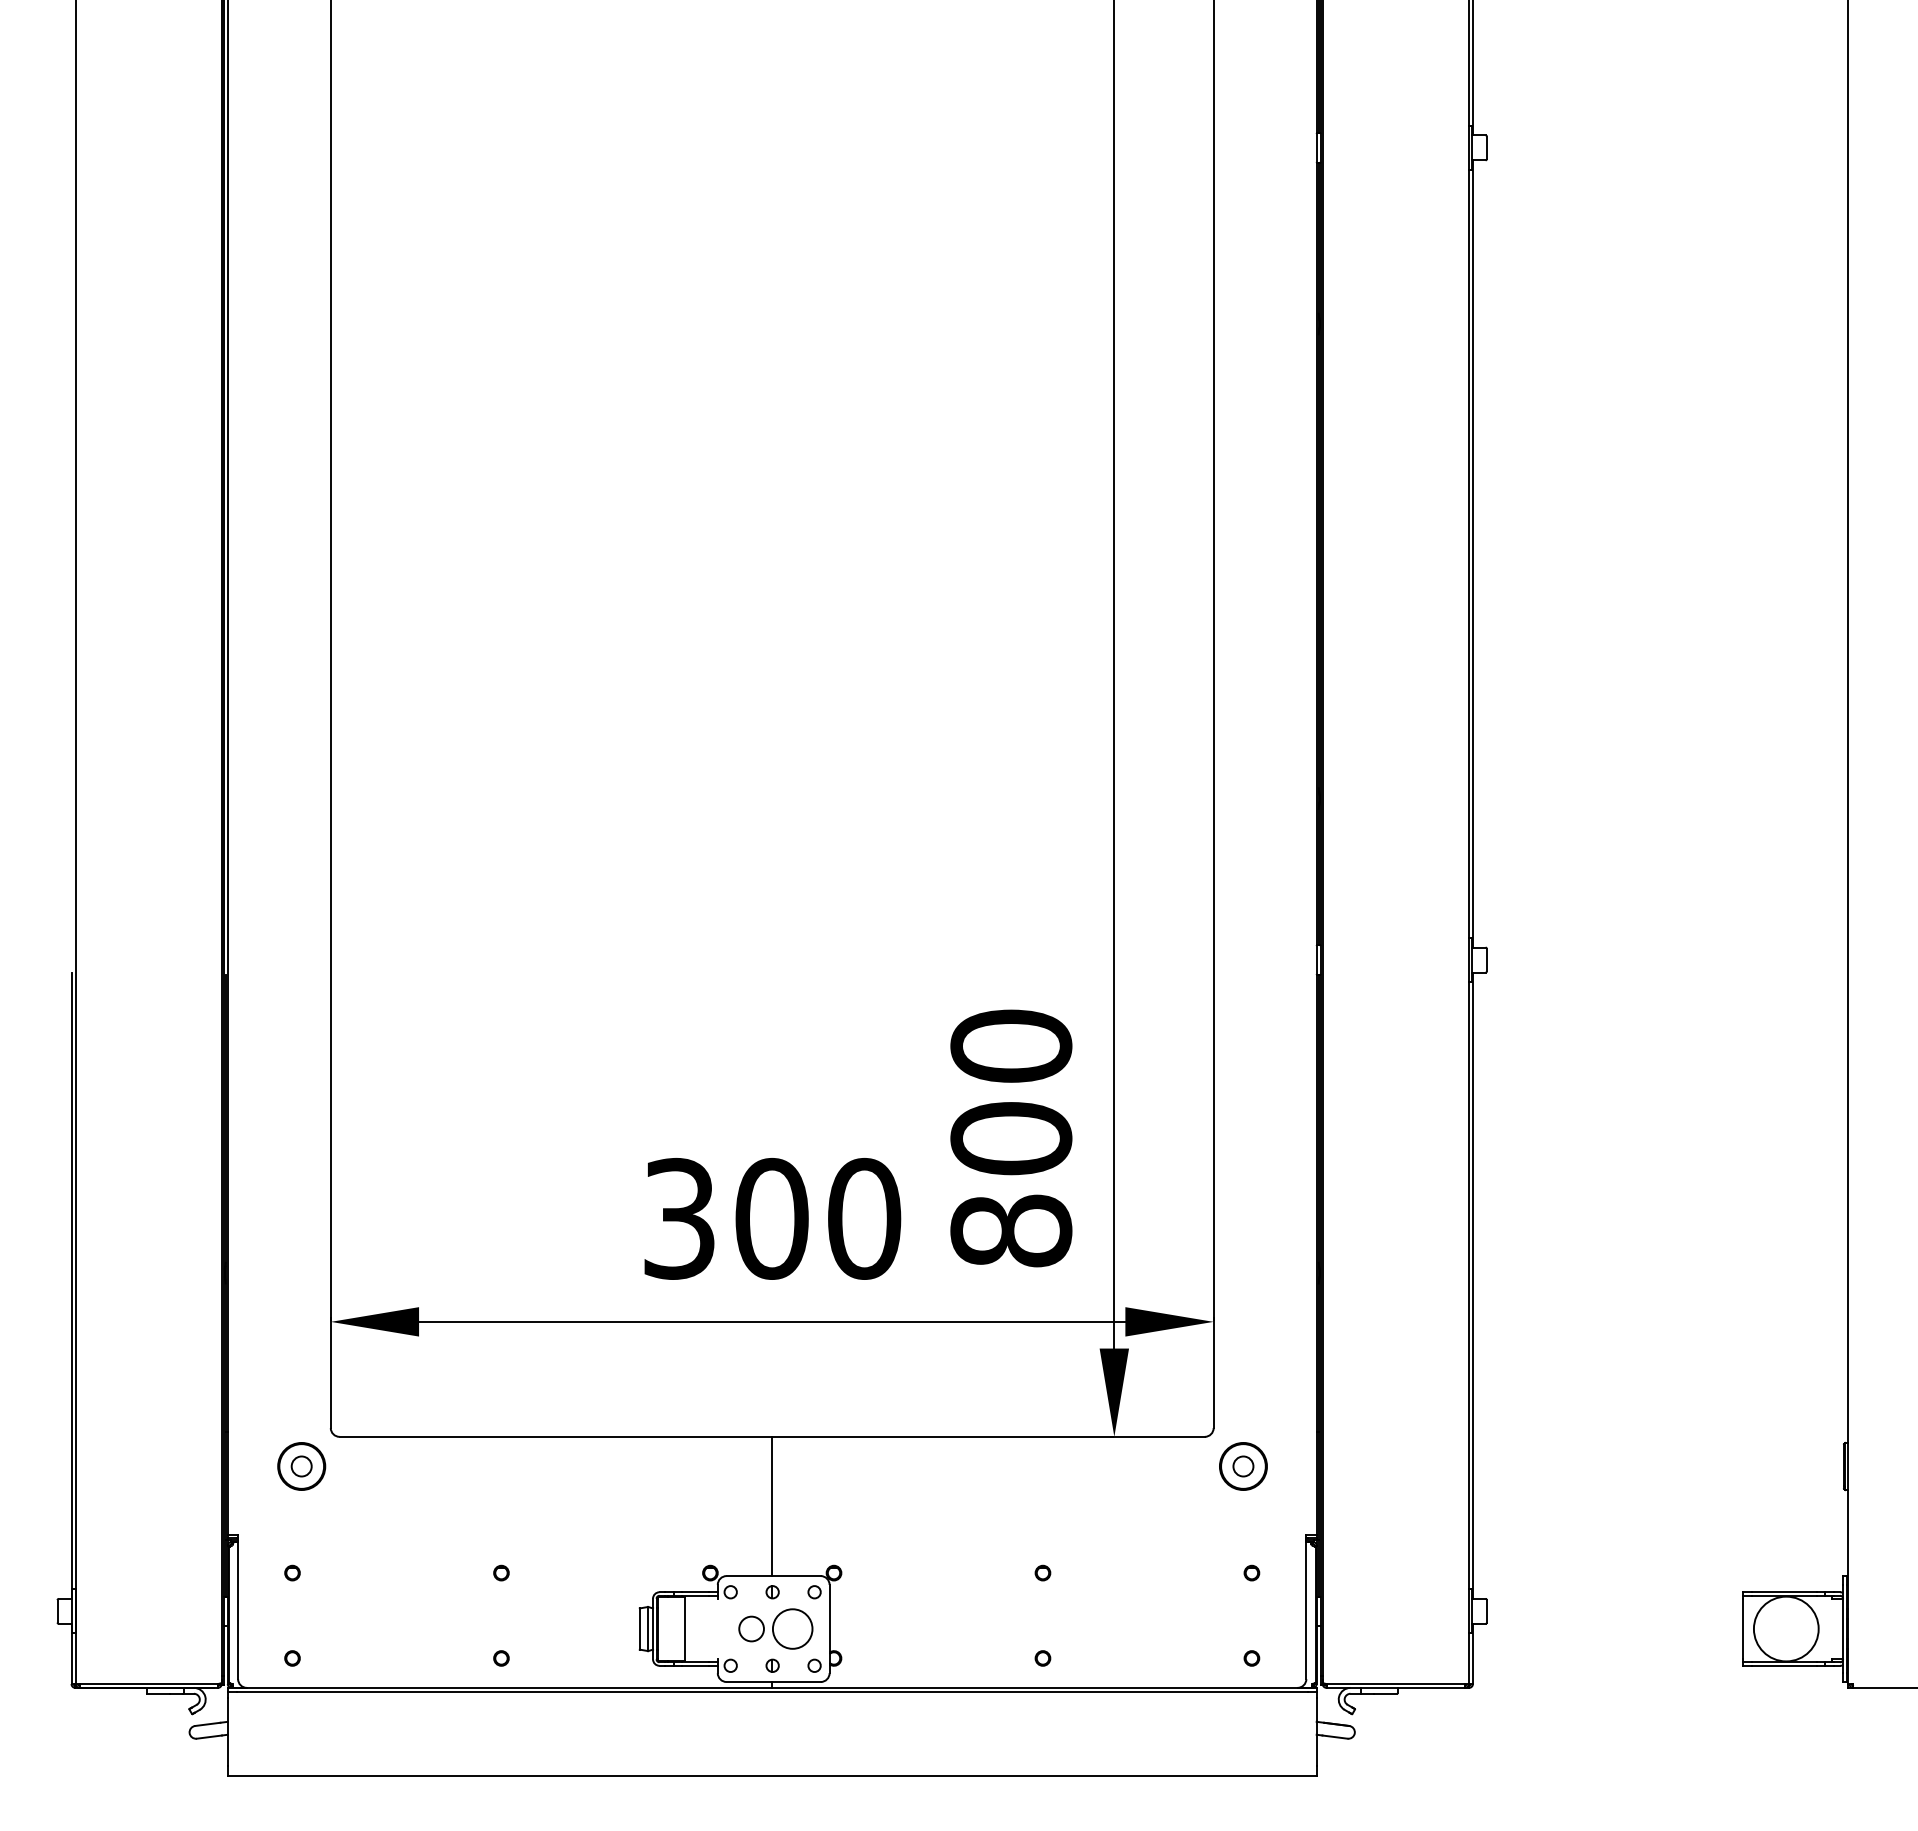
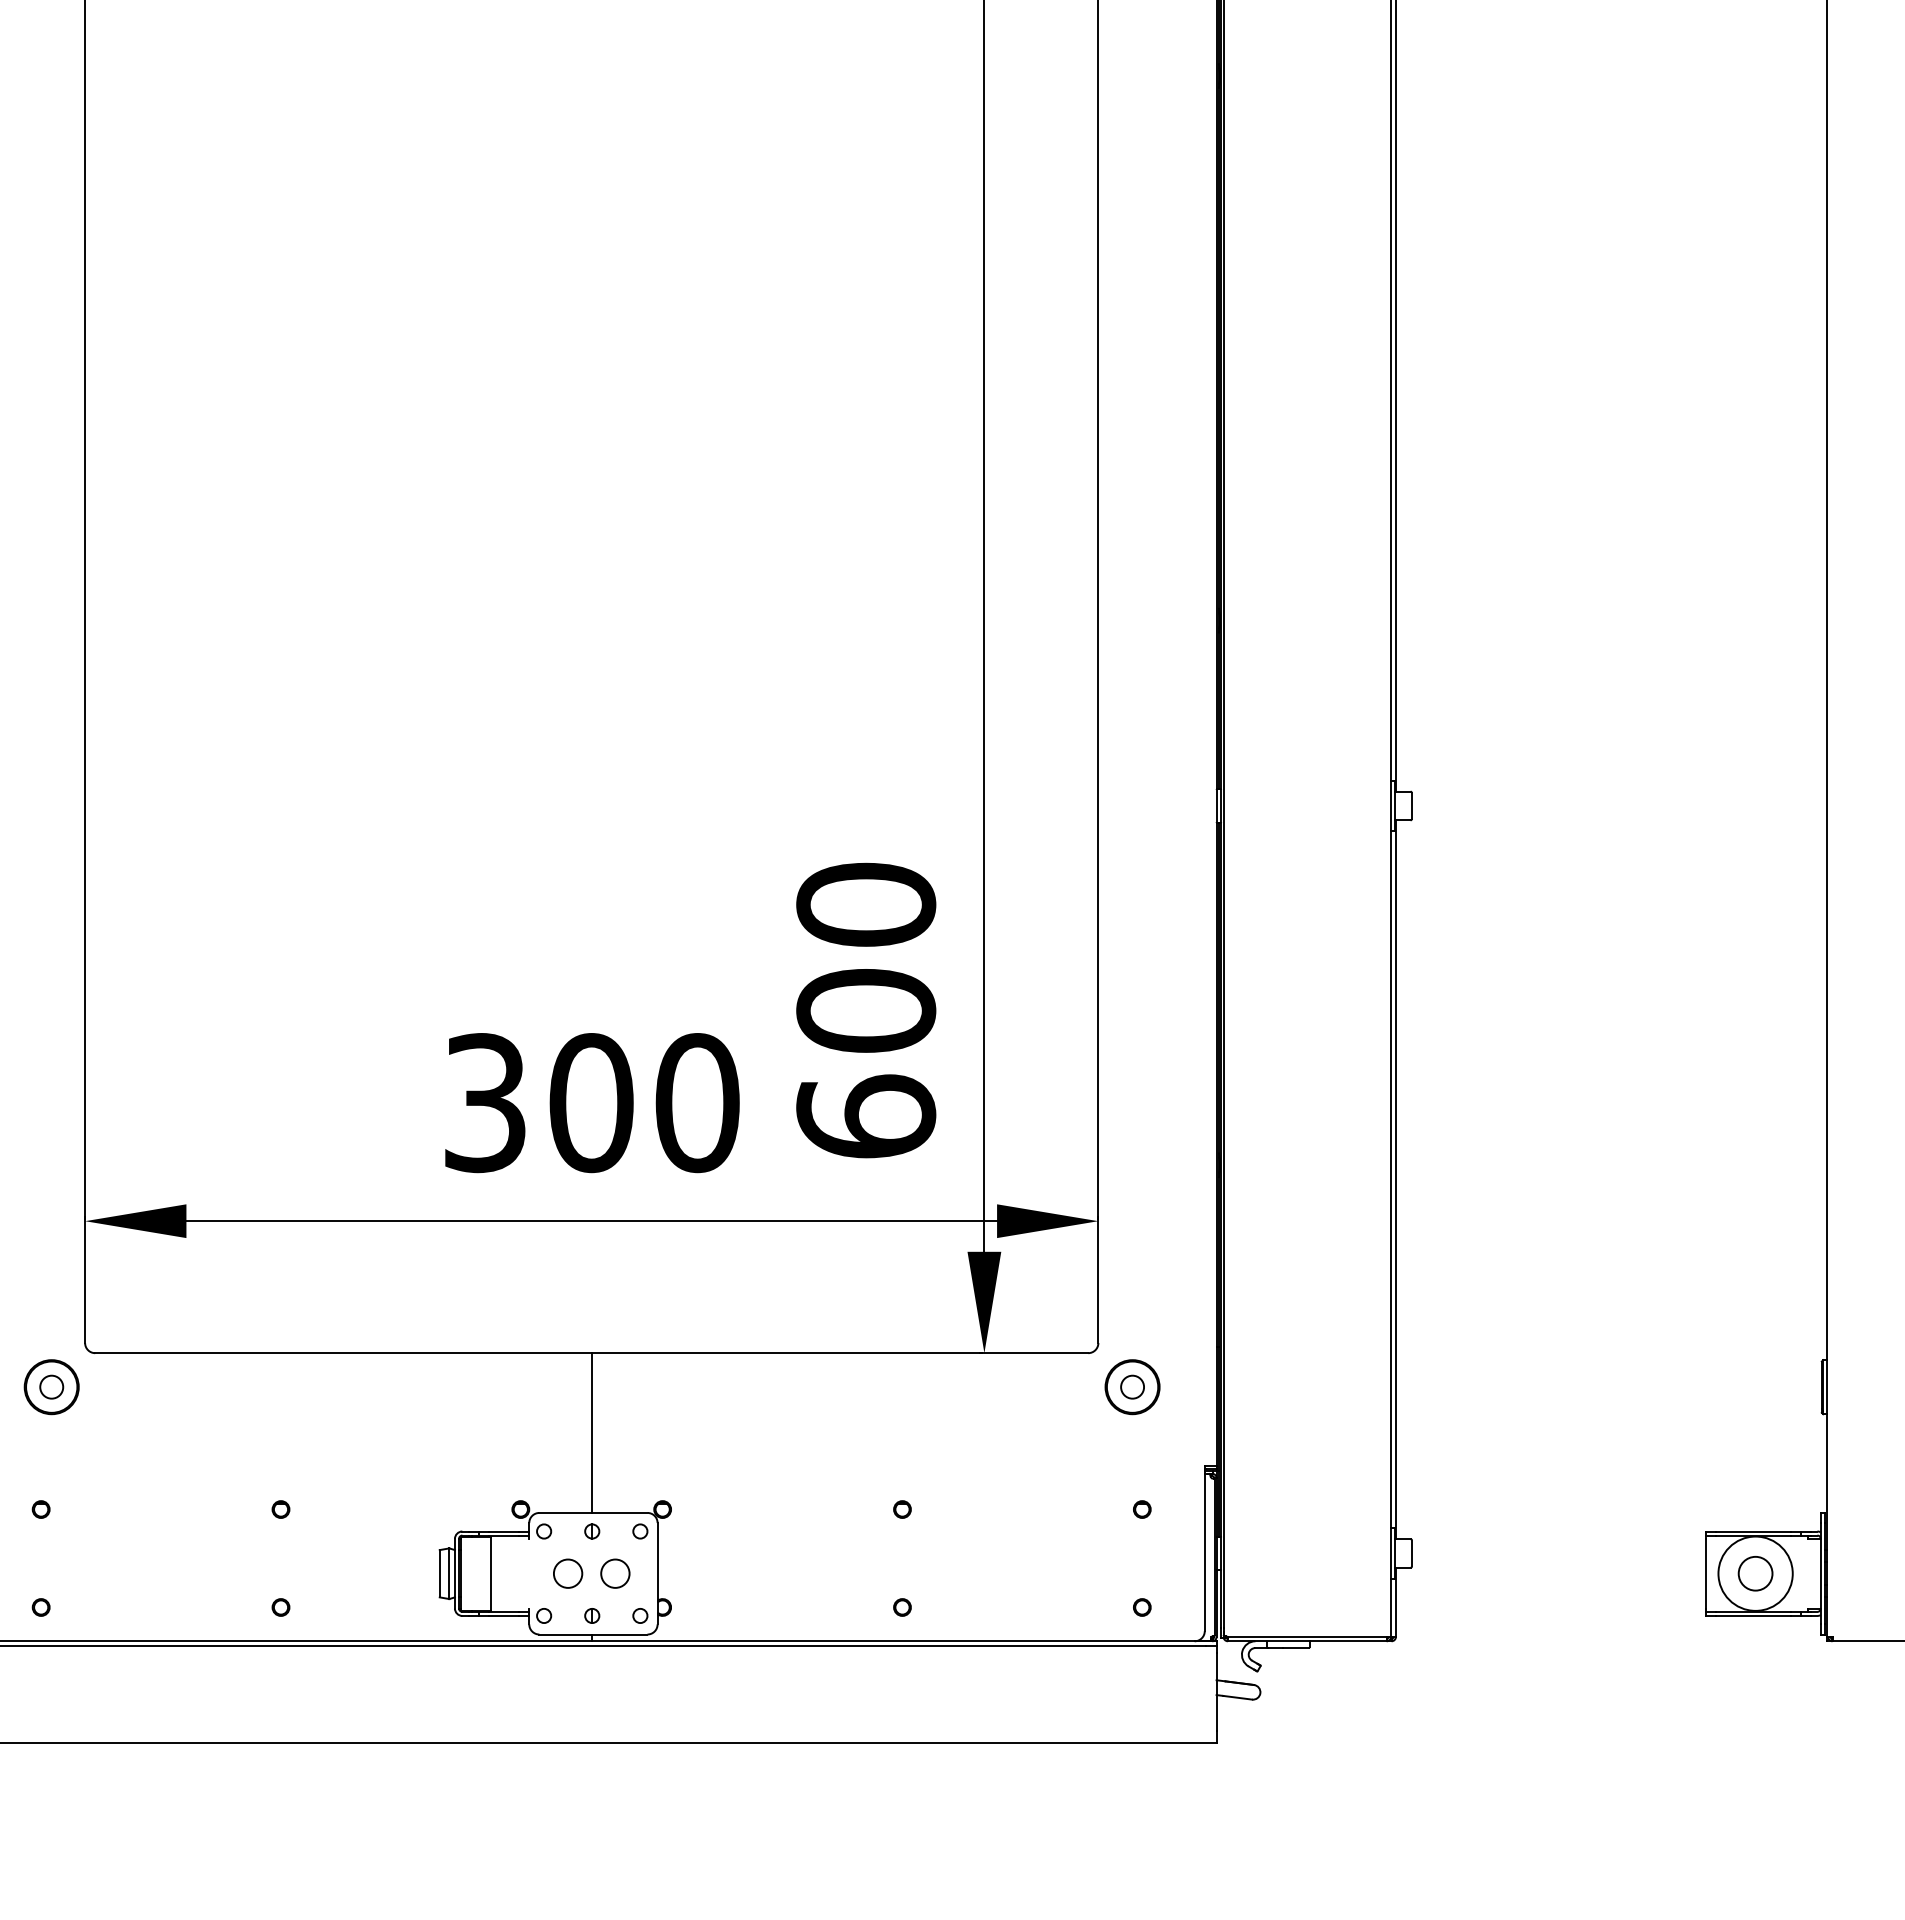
text: (1011, 1230) -> (866, 1116), 800 -> 600
circle: (792, 1628) -> (615, 1573), size x0.62
circle: (1785, 1628) -> (1754, 1573), added

